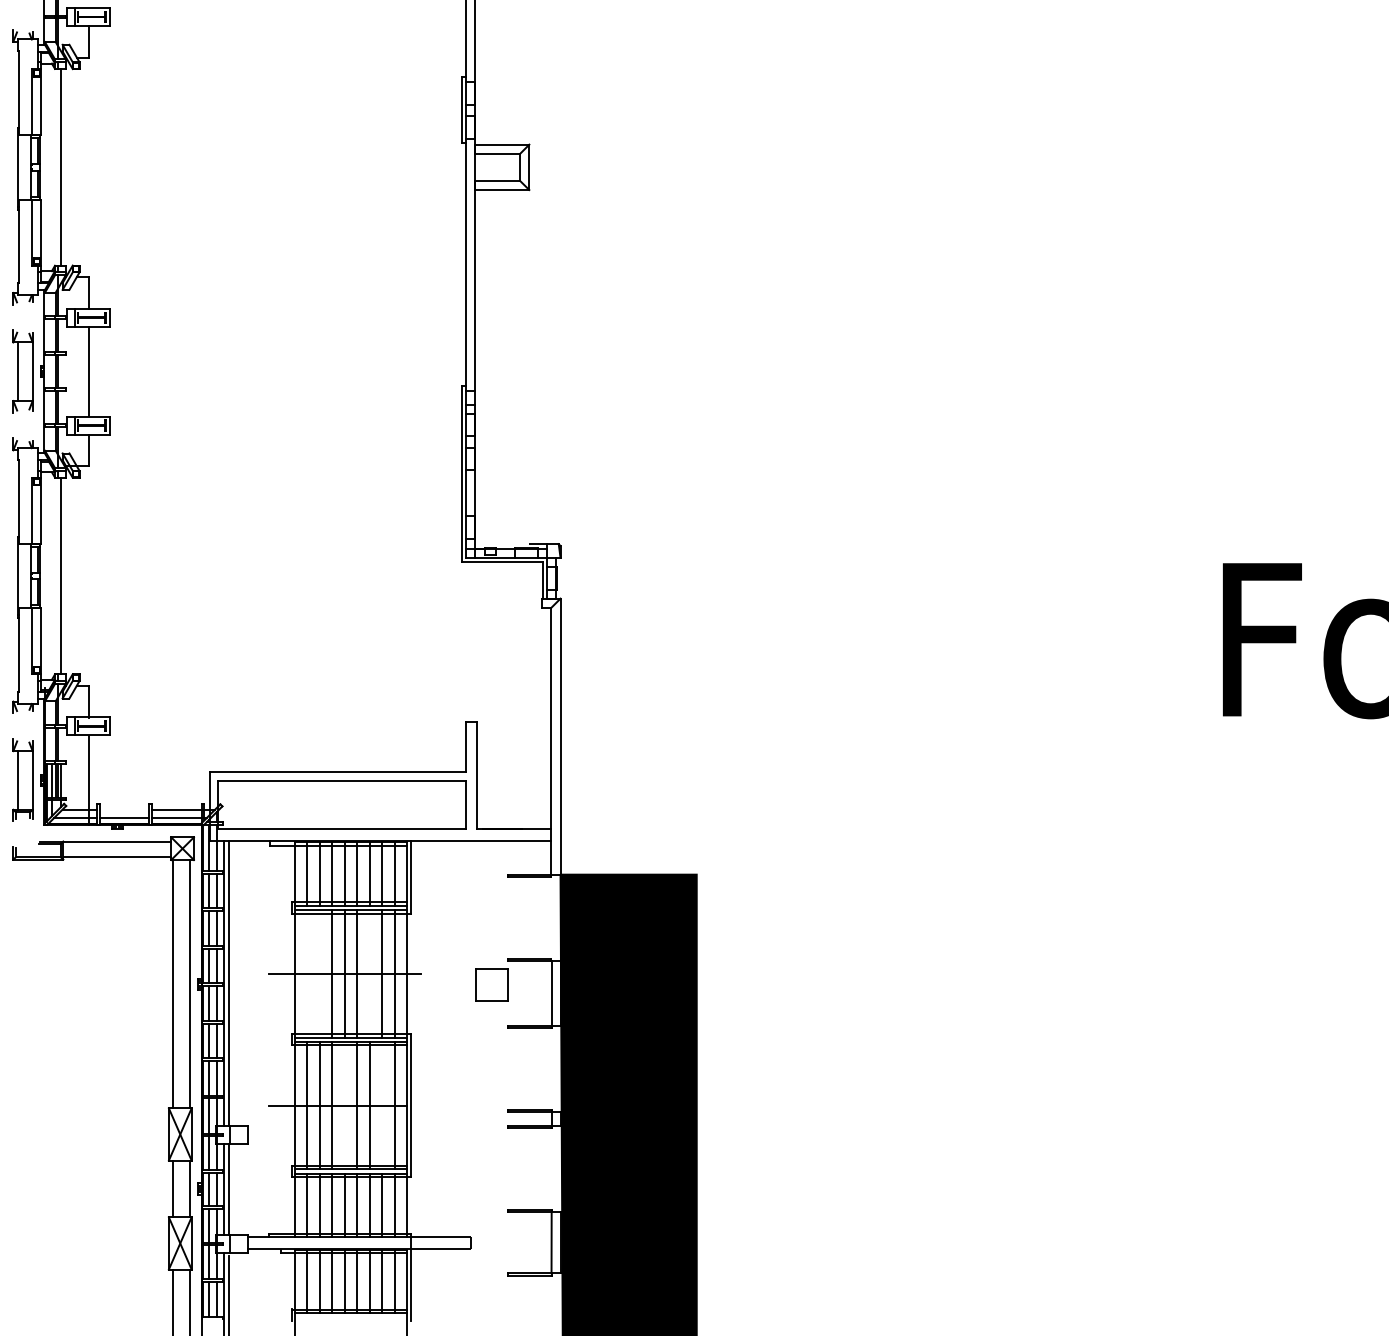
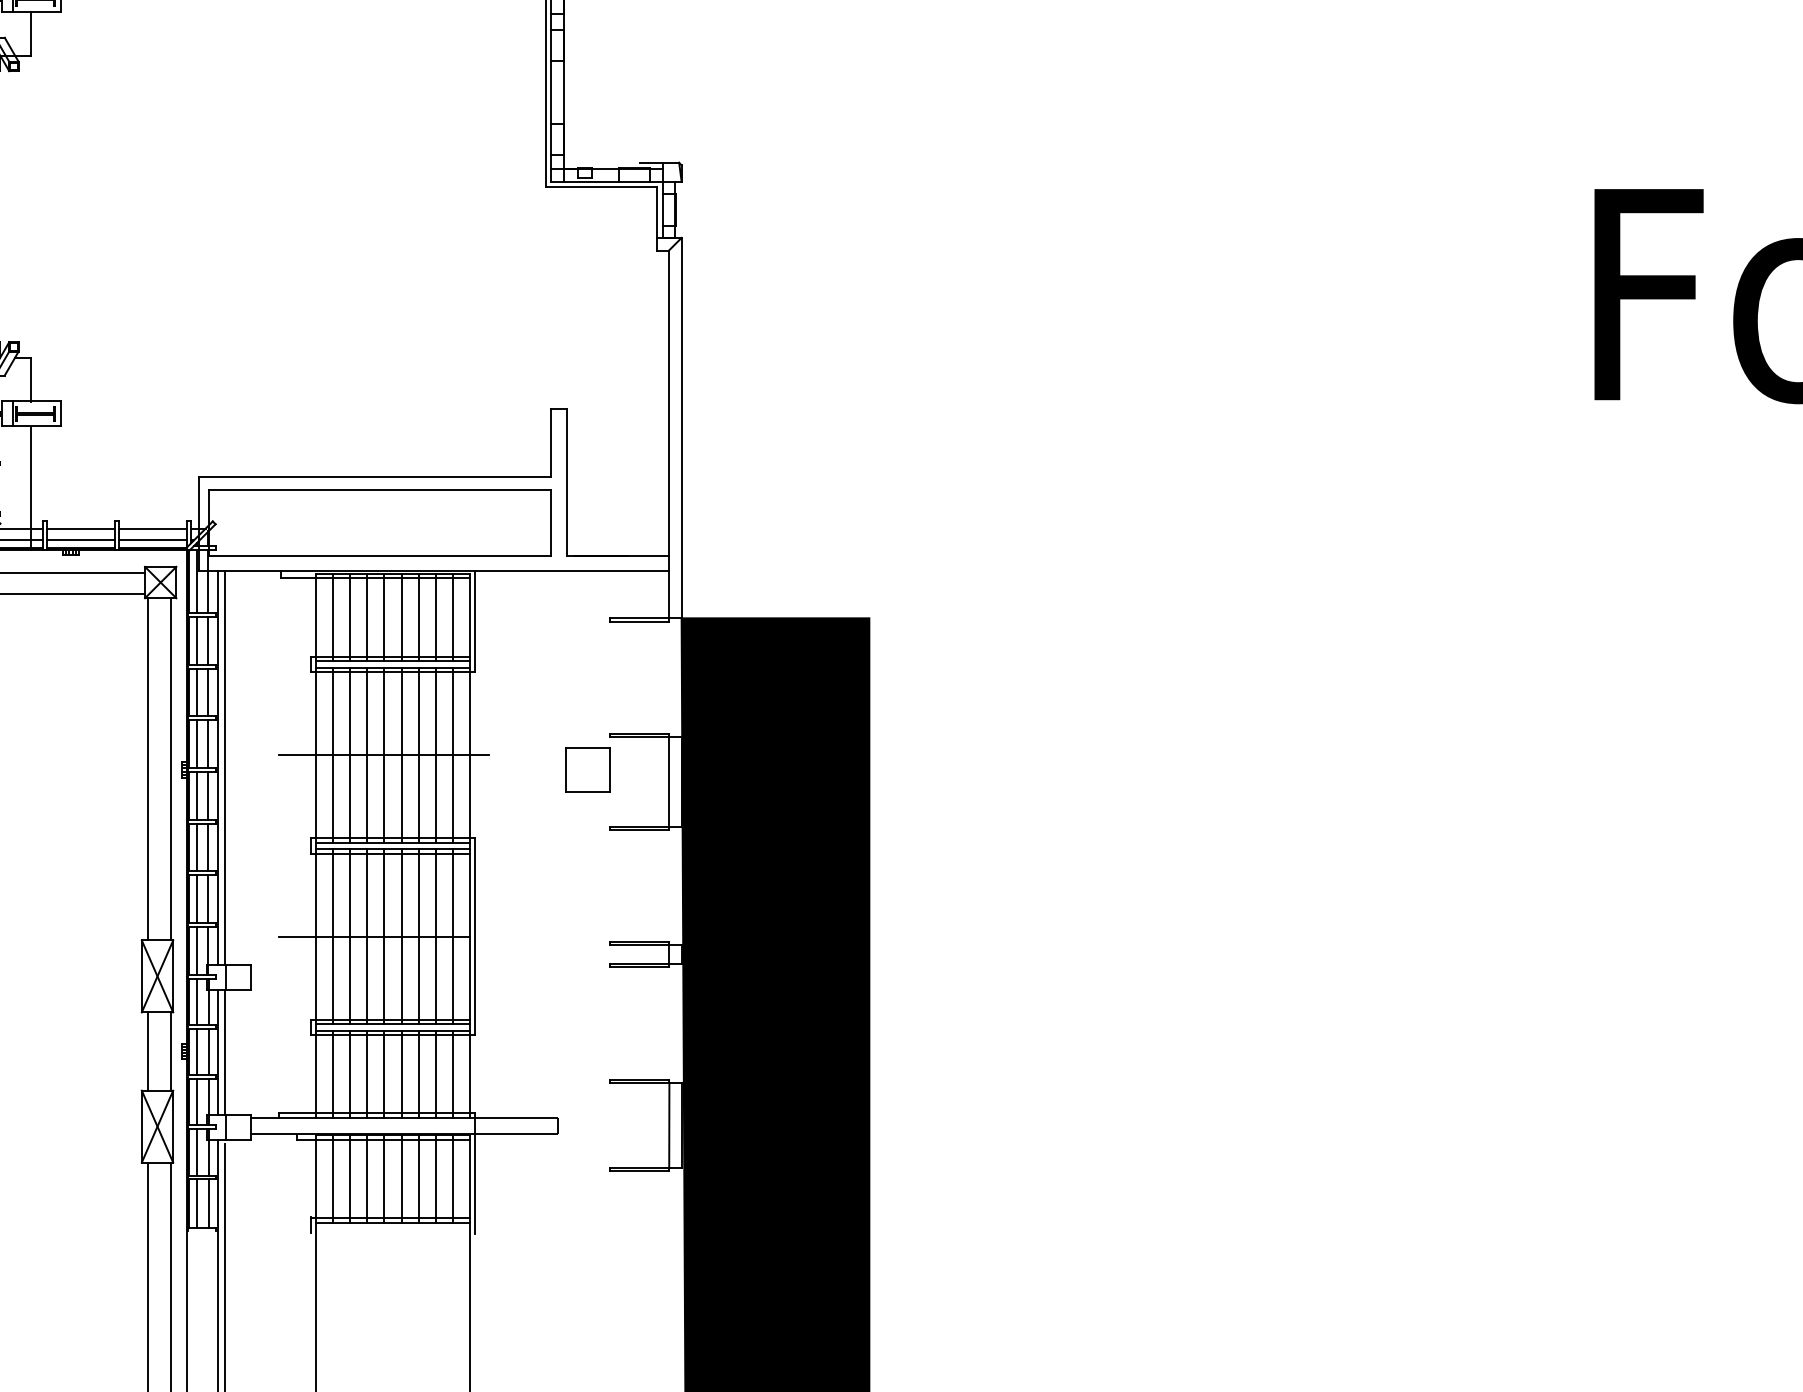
line: (124, 809) -> (80, 528), added
line: (307, 973) -> (332, 754), added
line: (319, 973) -> (349, 754), added
line: (369, 973) -> (418, 754), added
line: (344, 1105) -> (383, 936), added
line: (382, 1105) -> (436, 936), added

